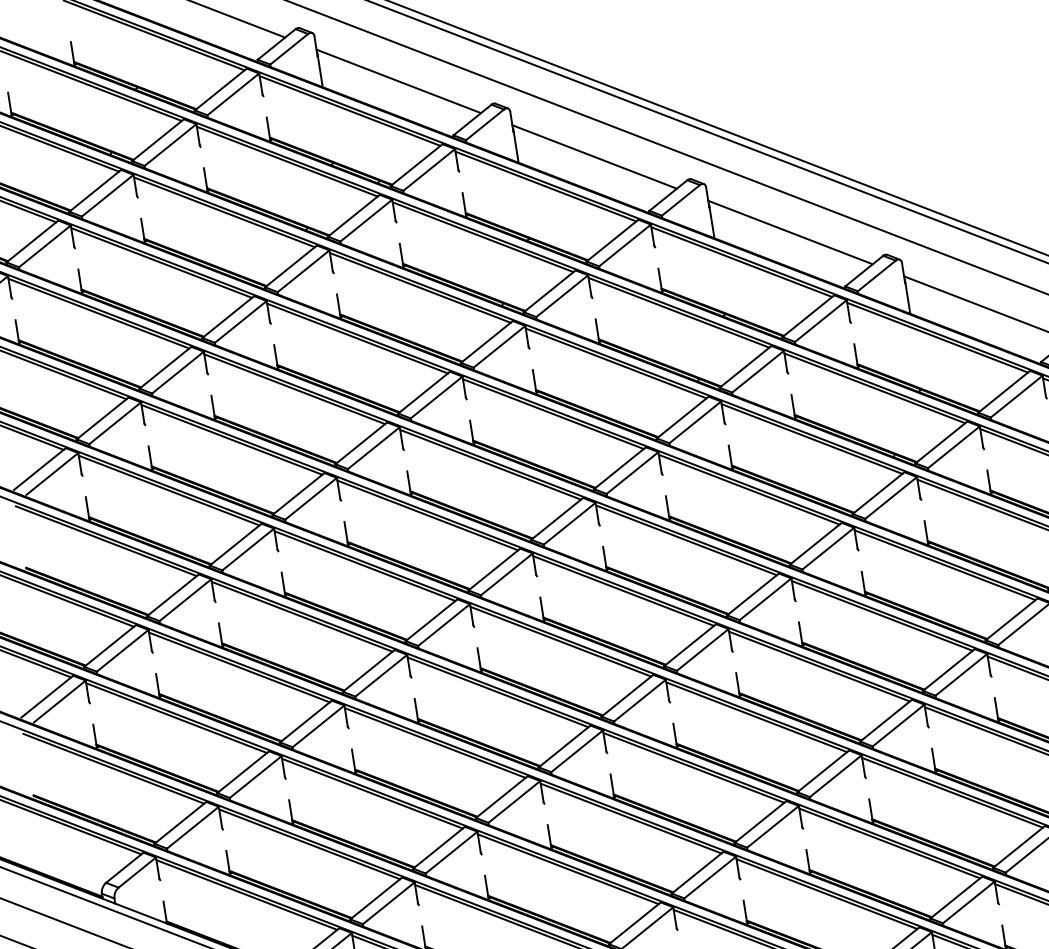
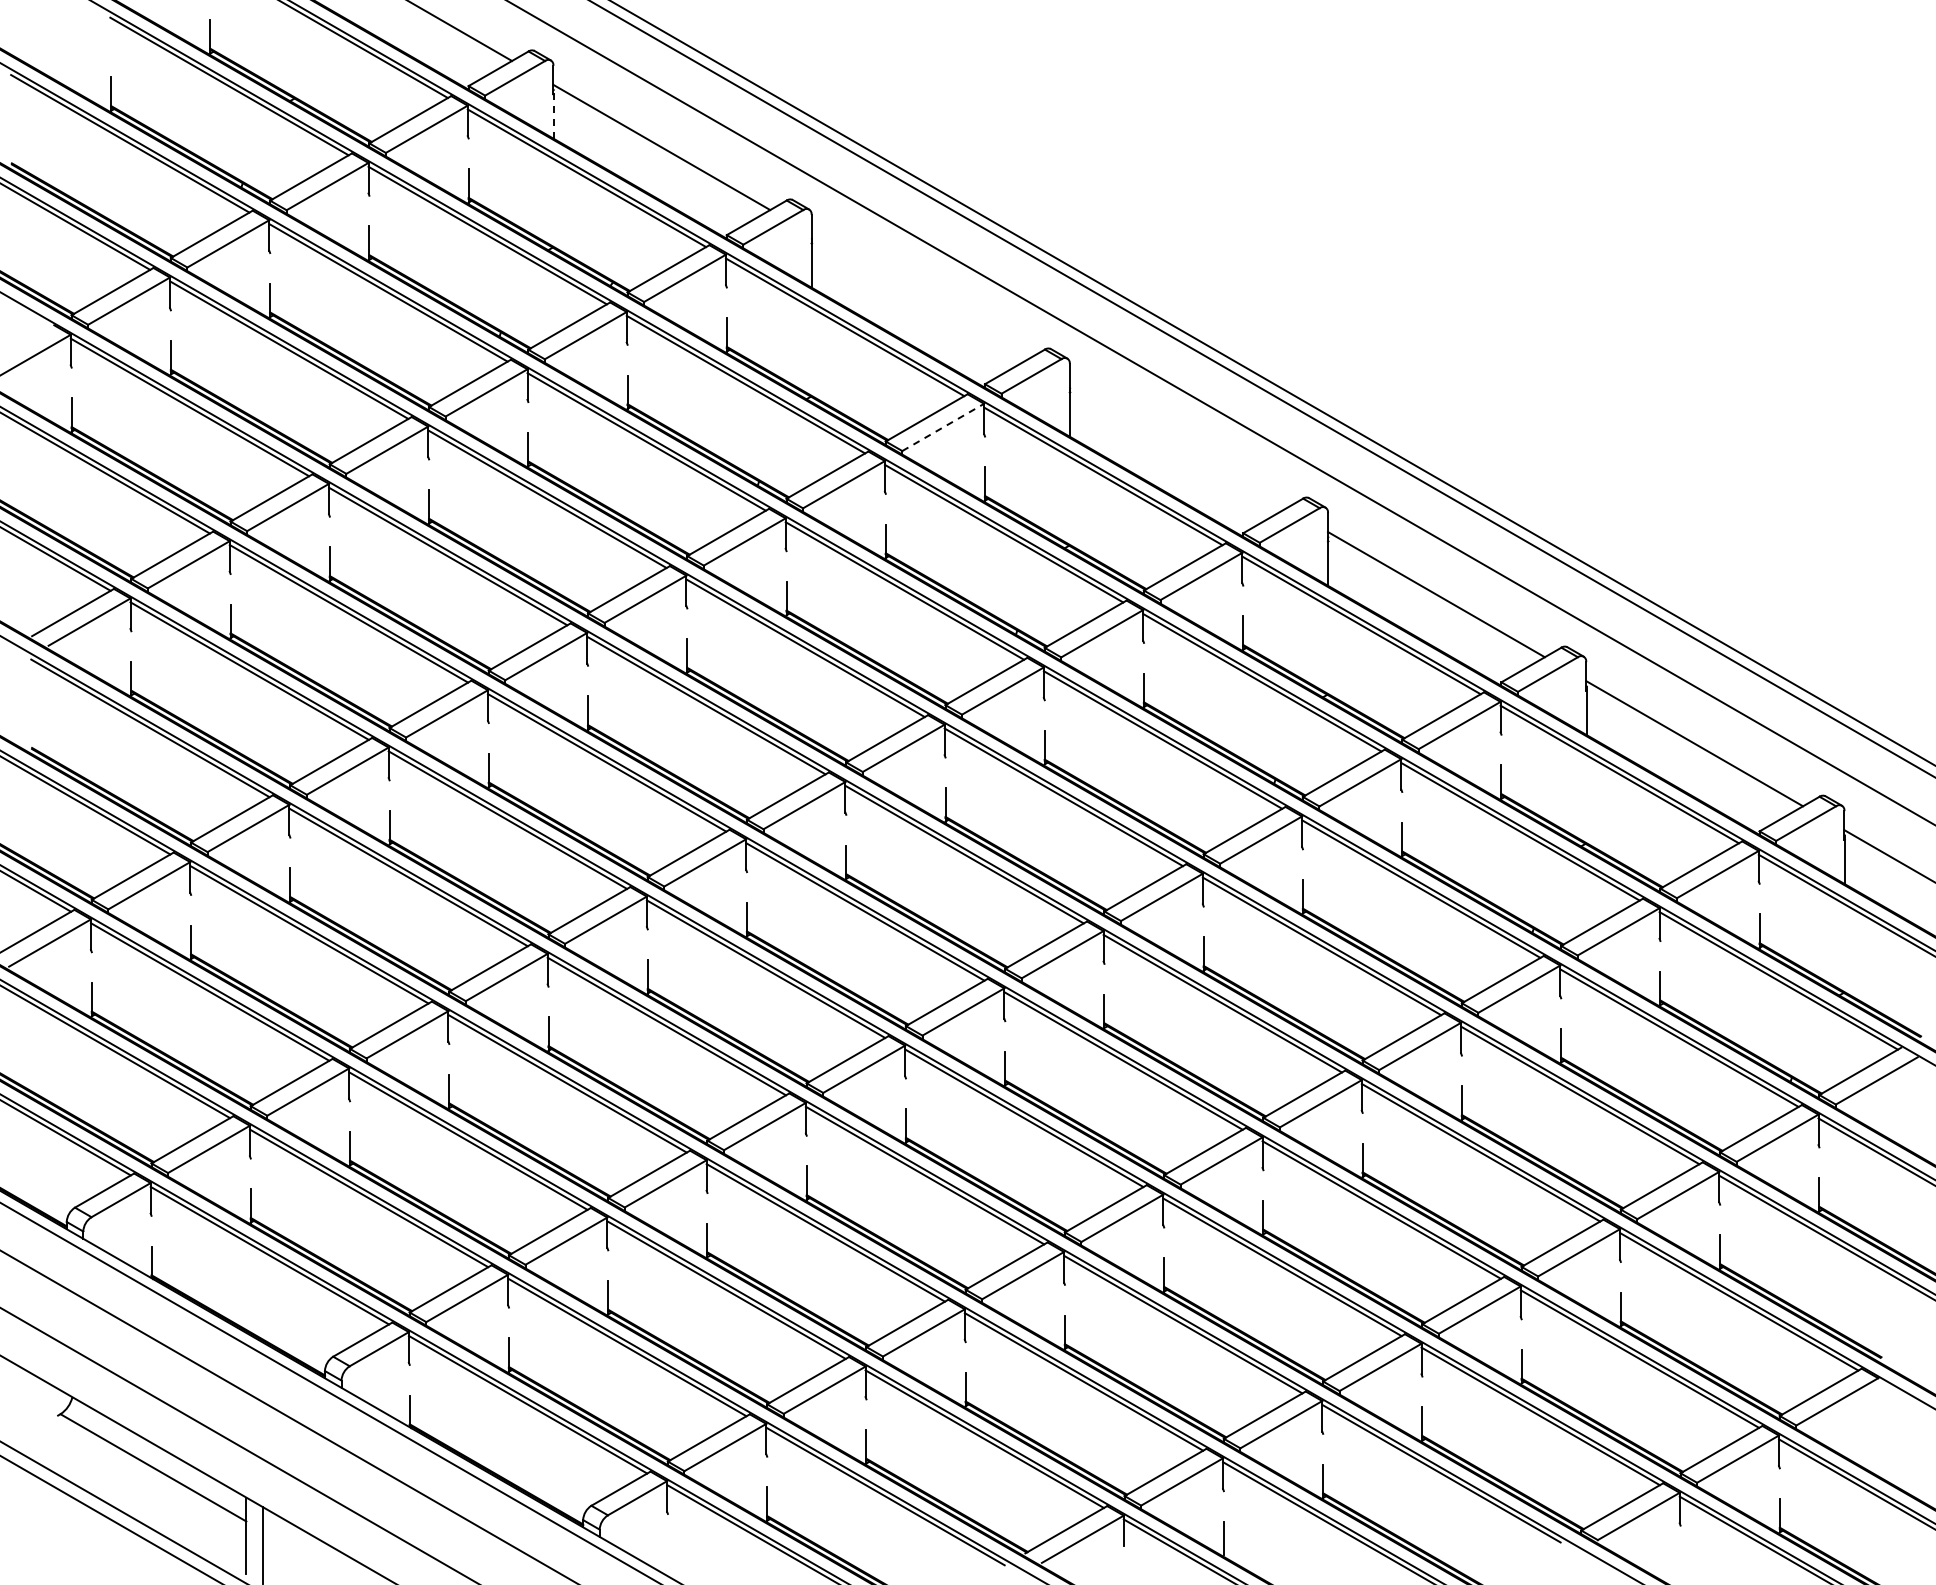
line: (319, 70) -> (553, 114), solid -> dashed
line: (594, 157) -> (919, 296), removed
line: (789, 232) -> (1177, 445), removed
line: (625, 245) -> (943, 427), solid -> dashed

